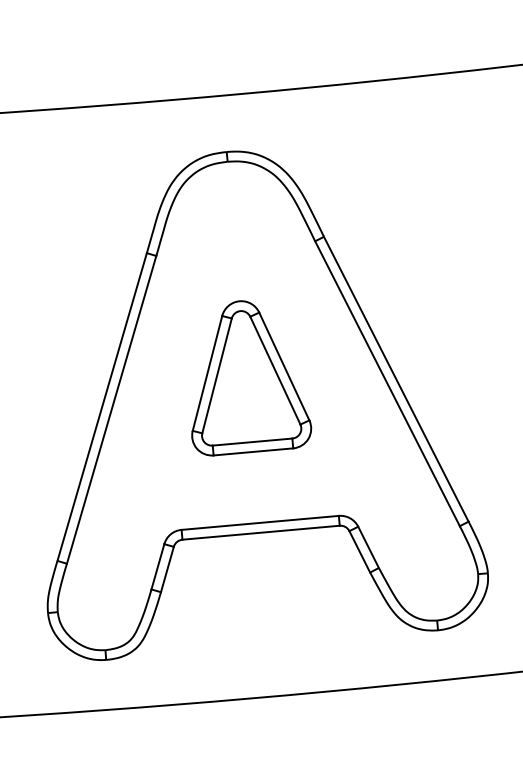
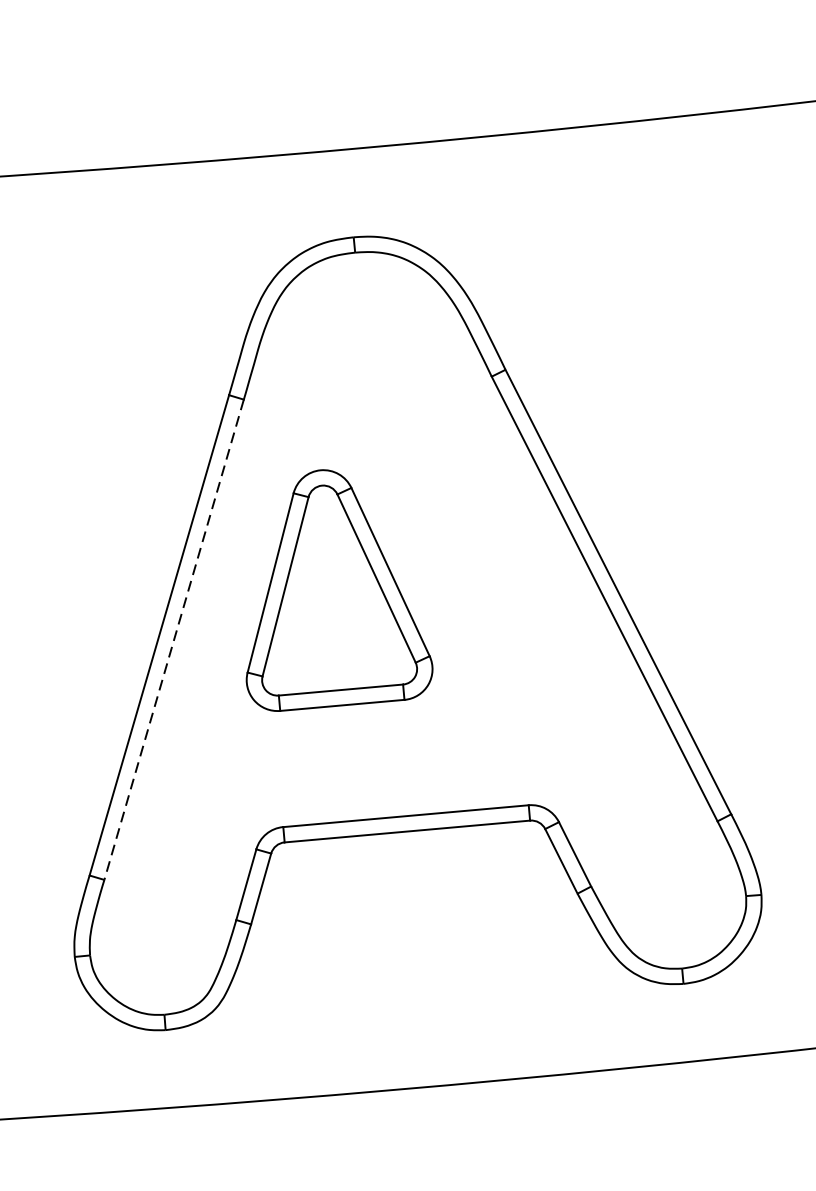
part: (251, 378) -> (339, 590), moved
line: (111, 410) -> (173, 640), solid -> dashed

